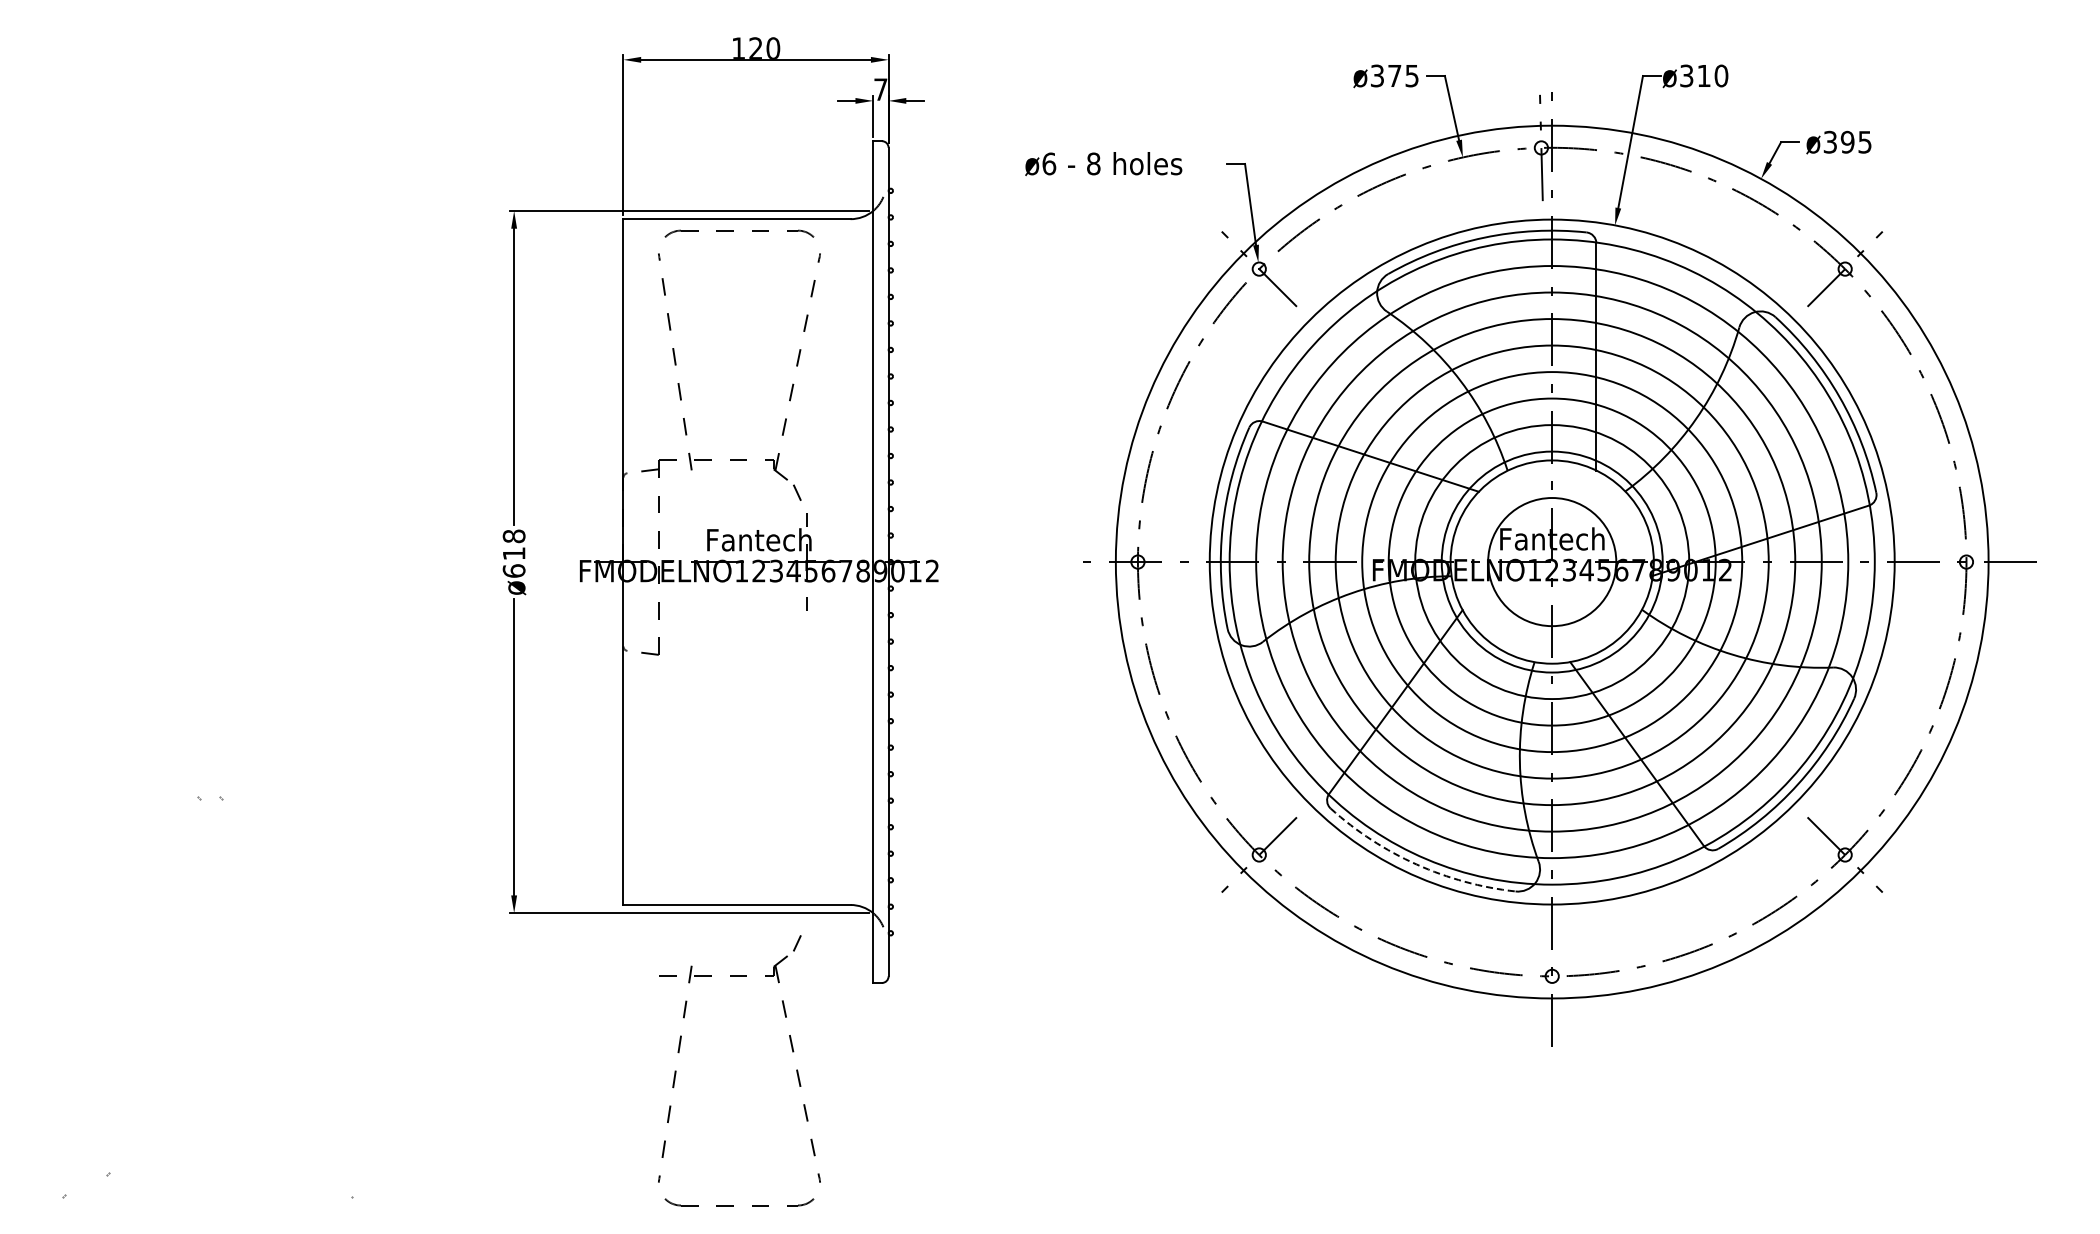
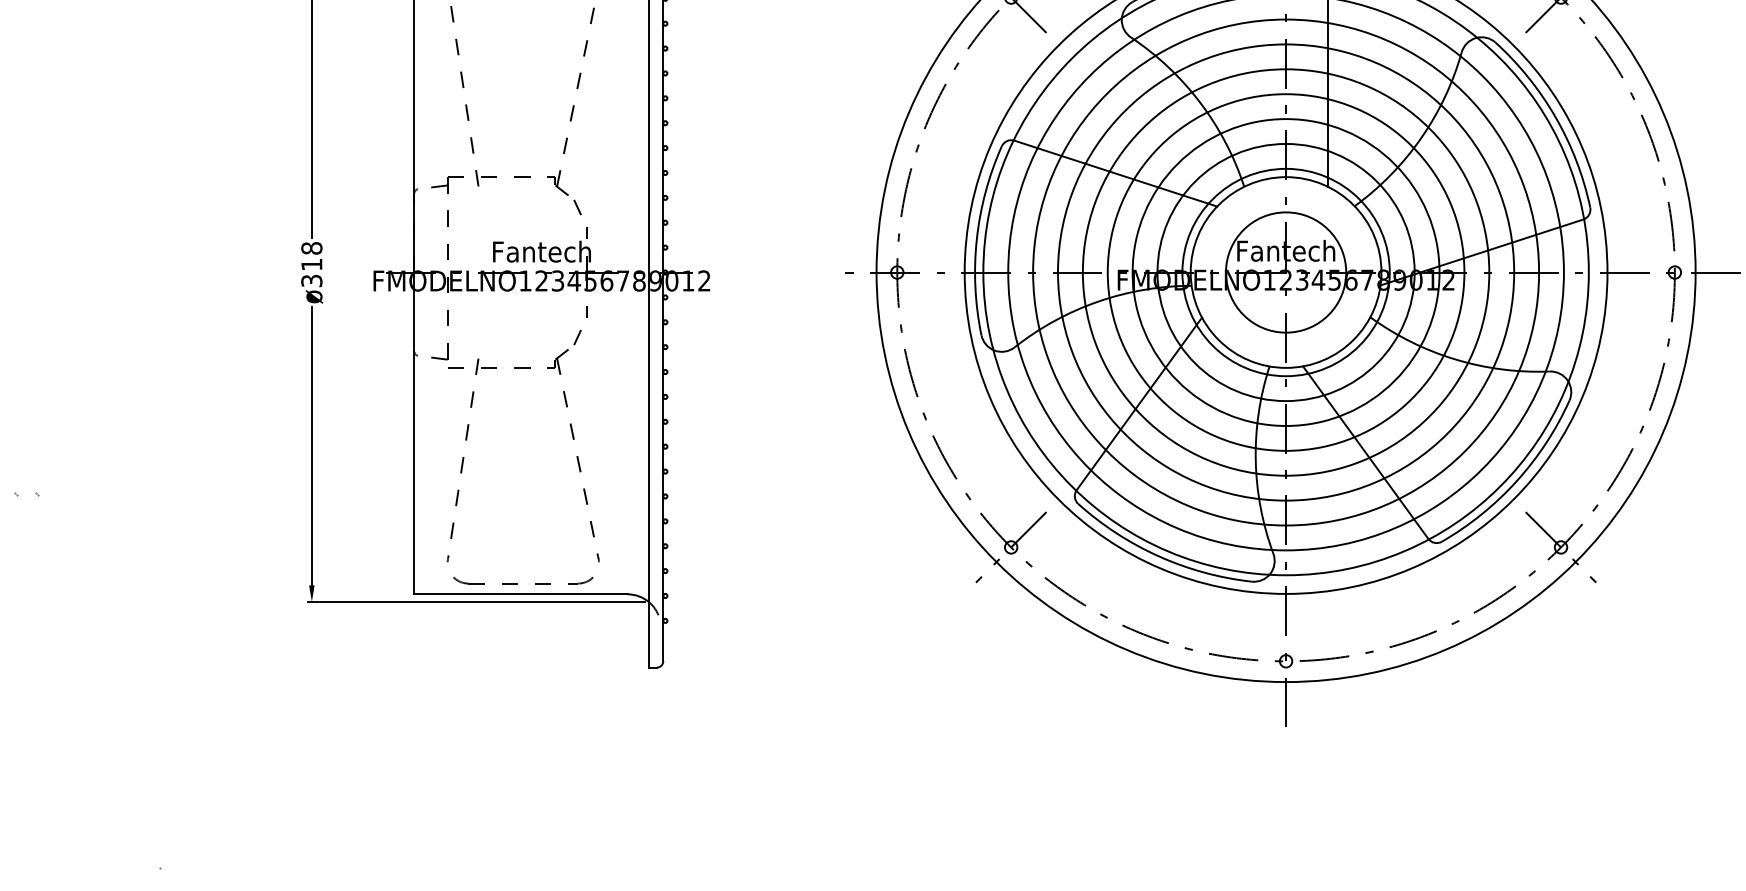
text: (513, 570) -> (311, 280), ø618 -> ø318
arc: (1416, 864) -> (1158, 556), dashed -> solid
part: (792, 1052) -> (573, 439), moved

